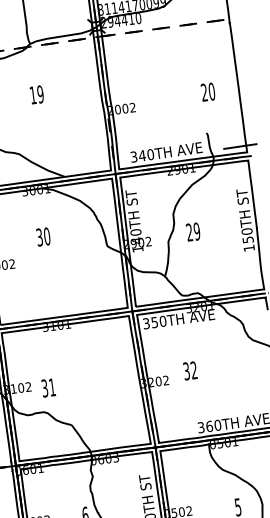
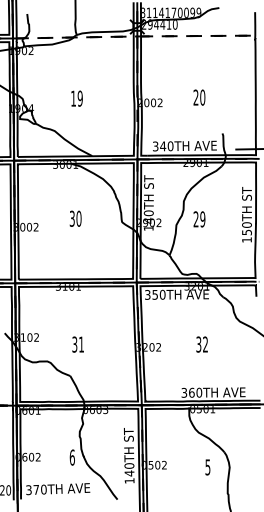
text: (208, 91) -> (199, 97), moved
text: (36, 94) -> (76, 98), moved
text: (43, 236) -> (75, 218), moved
text: (189, 370) -> (201, 344), moved
text: (47, 387) -> (77, 344), moved

